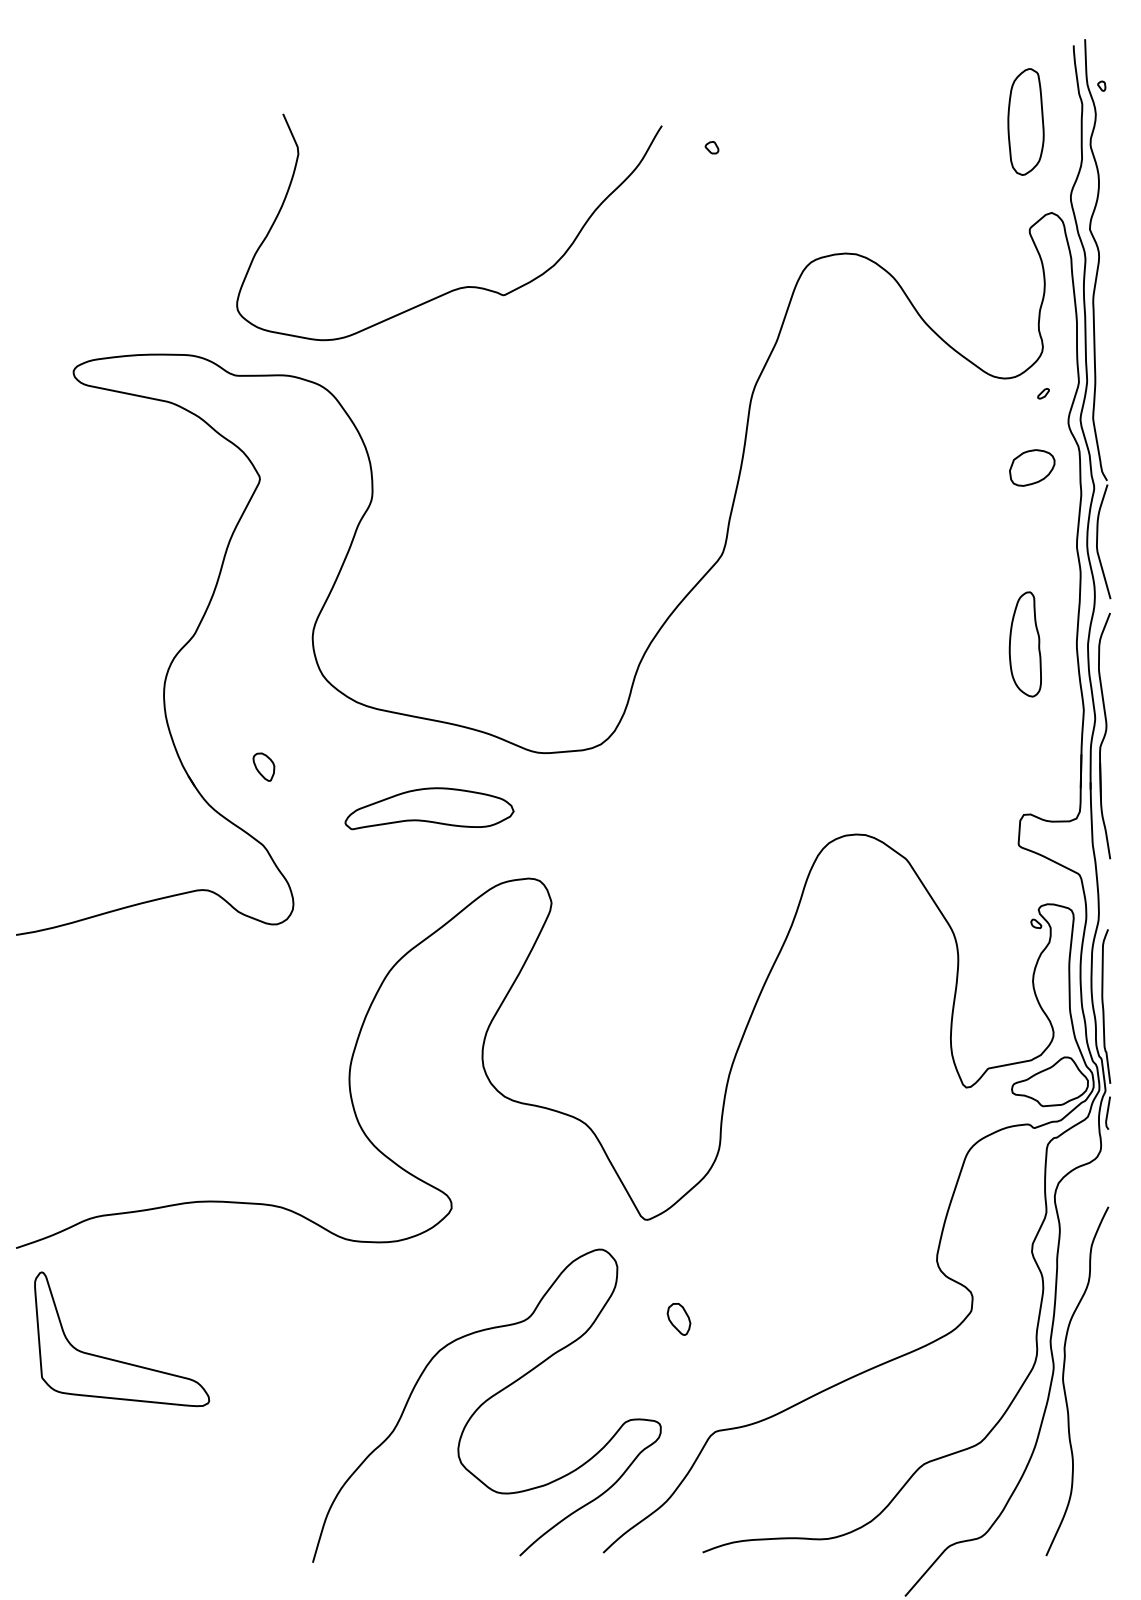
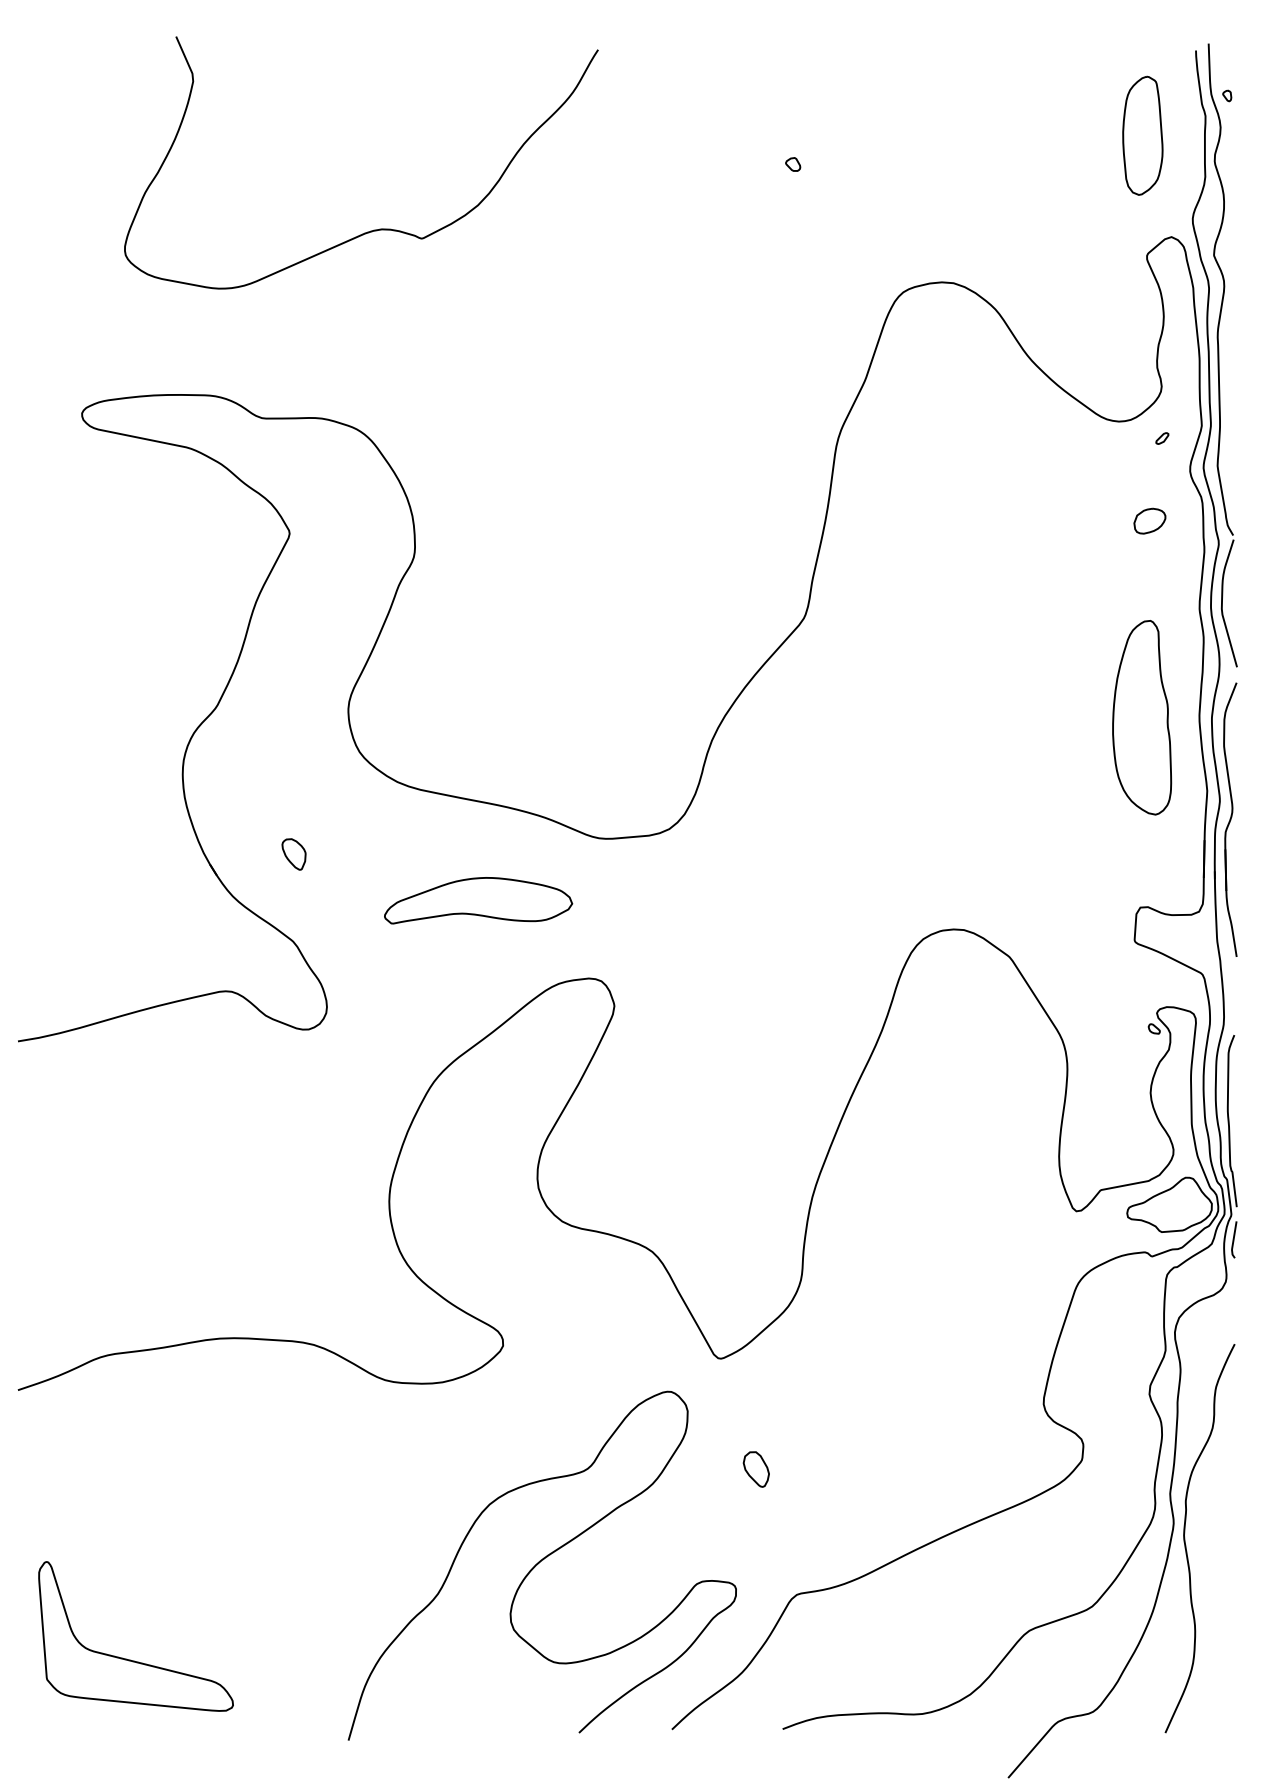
curve: (463, 286) -> (377, 228), moved
part: (1032, 467) -> (1150, 520), size x0.62
part: (1025, 644) -> (1142, 717), size x1.67
part: (115, 1359) -> (128, 1658), moved

